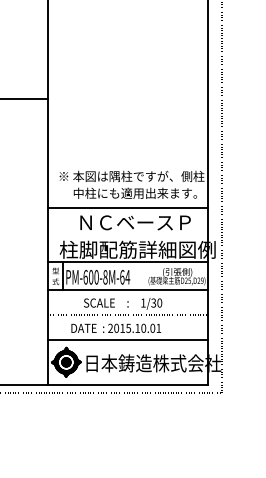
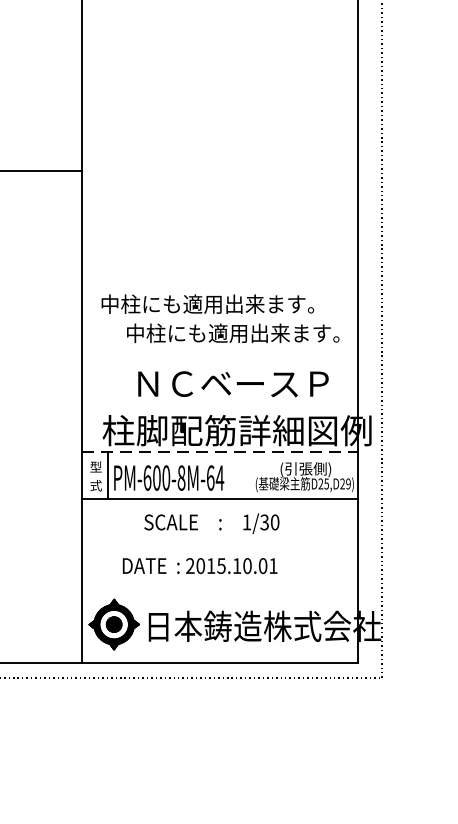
text: (131, 176) -> (226, 304), ※ 本図は隅柱ですが、側柱 -> 中柱にも適用出来ます。
line: (127, 207) -> (219, 357), removed
line: (128, 262) -> (221, 452), solid -> dashed
line: (127, 314) -> (219, 542), removed
line: (127, 340) -> (219, 586), removed

